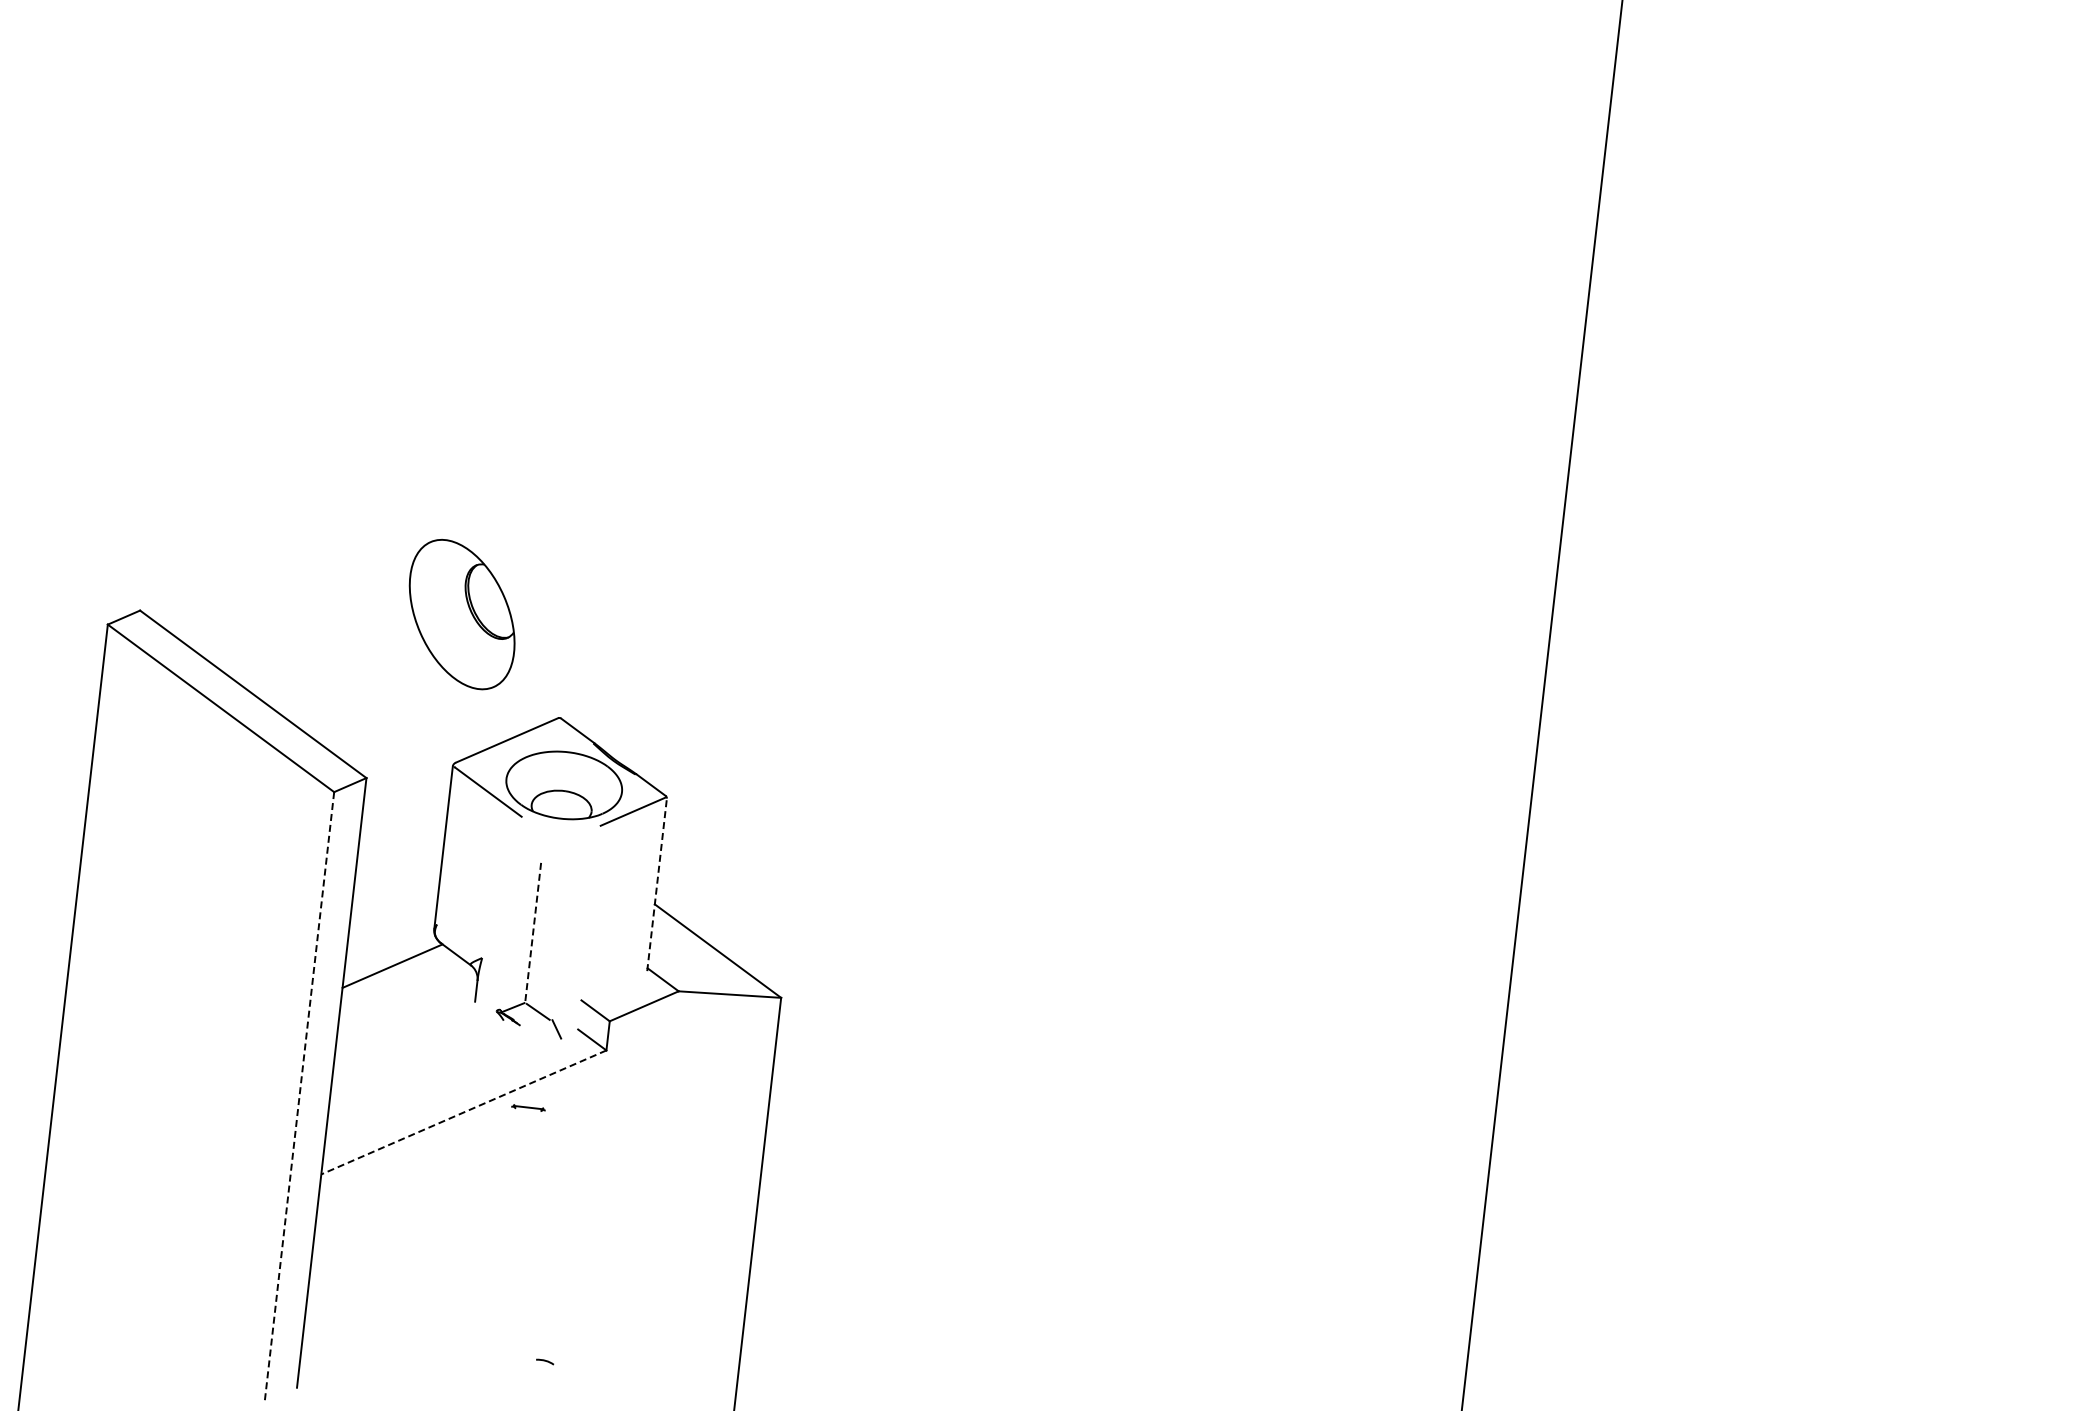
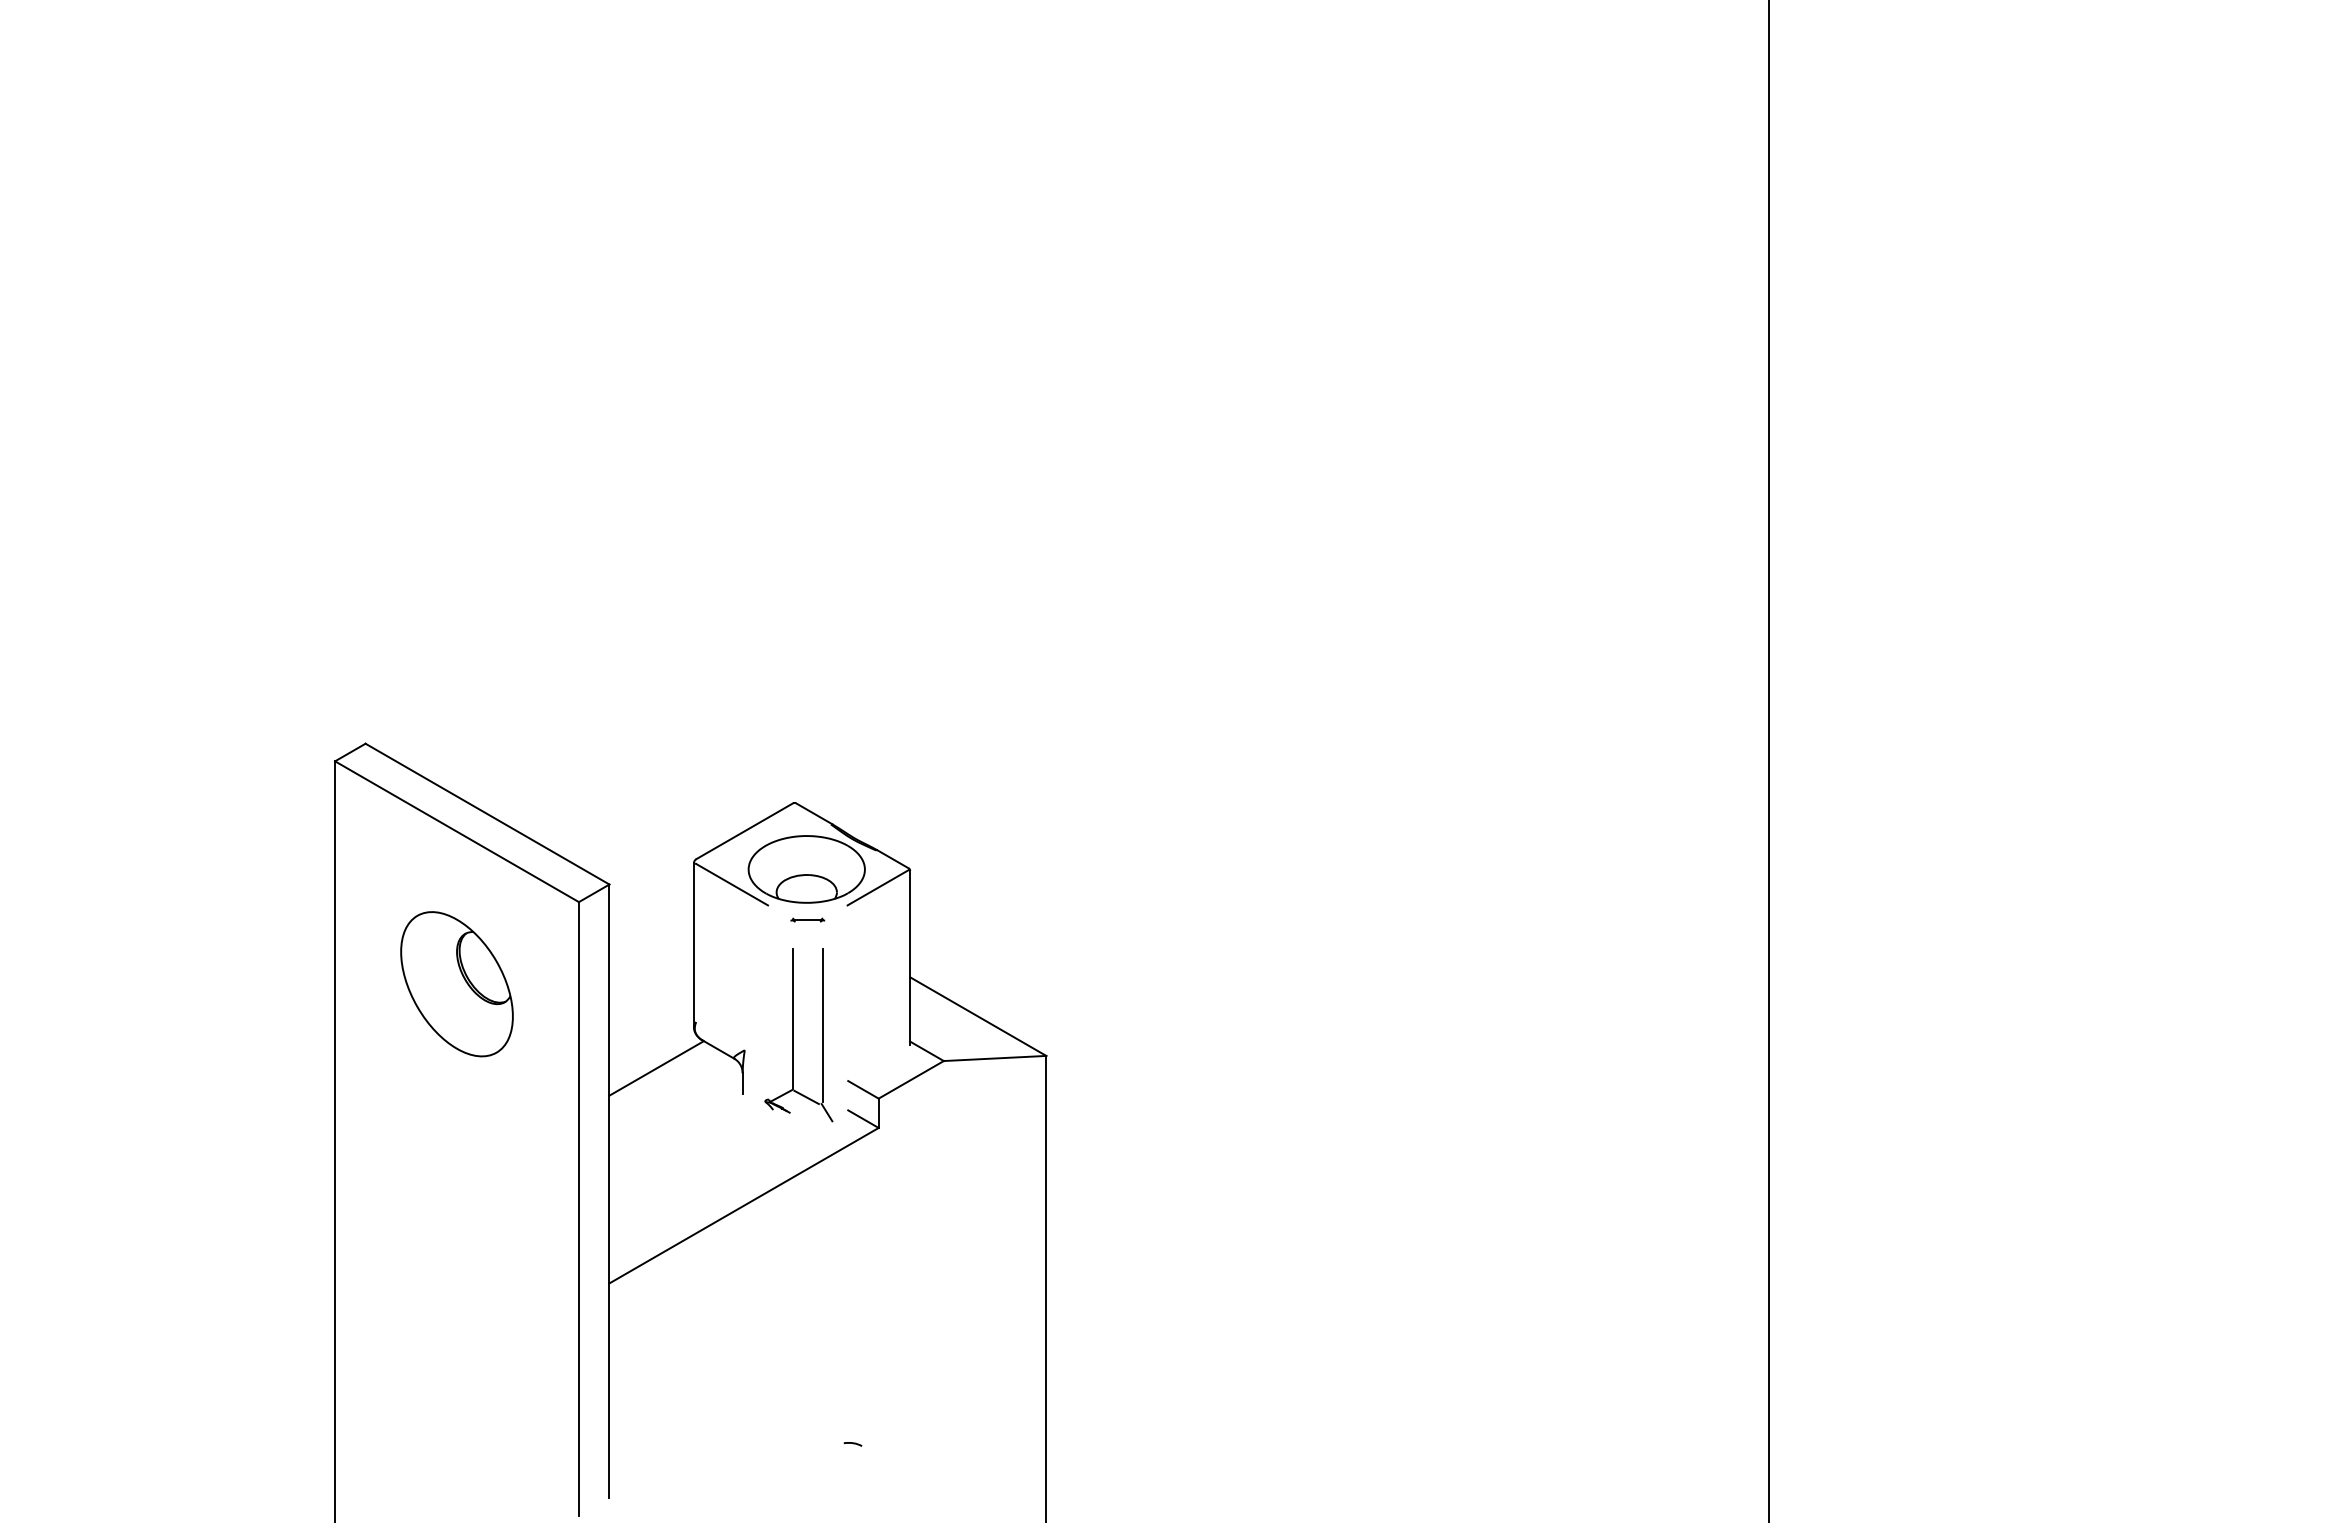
part: (461, 614) -> (456, 984), moved
line: (657, 884) -> (910, 957), dashed -> solid
line: (533, 932) -> (792, 1019), dashed -> solid
line: (563, 942) -> (823, 1025), added
line: (299, 1096) -> (578, 1208), dashed -> solid
part: (528, 1107) -> (807, 919), moved
line: (463, 1112) -> (743, 1205), dashed -> solid

